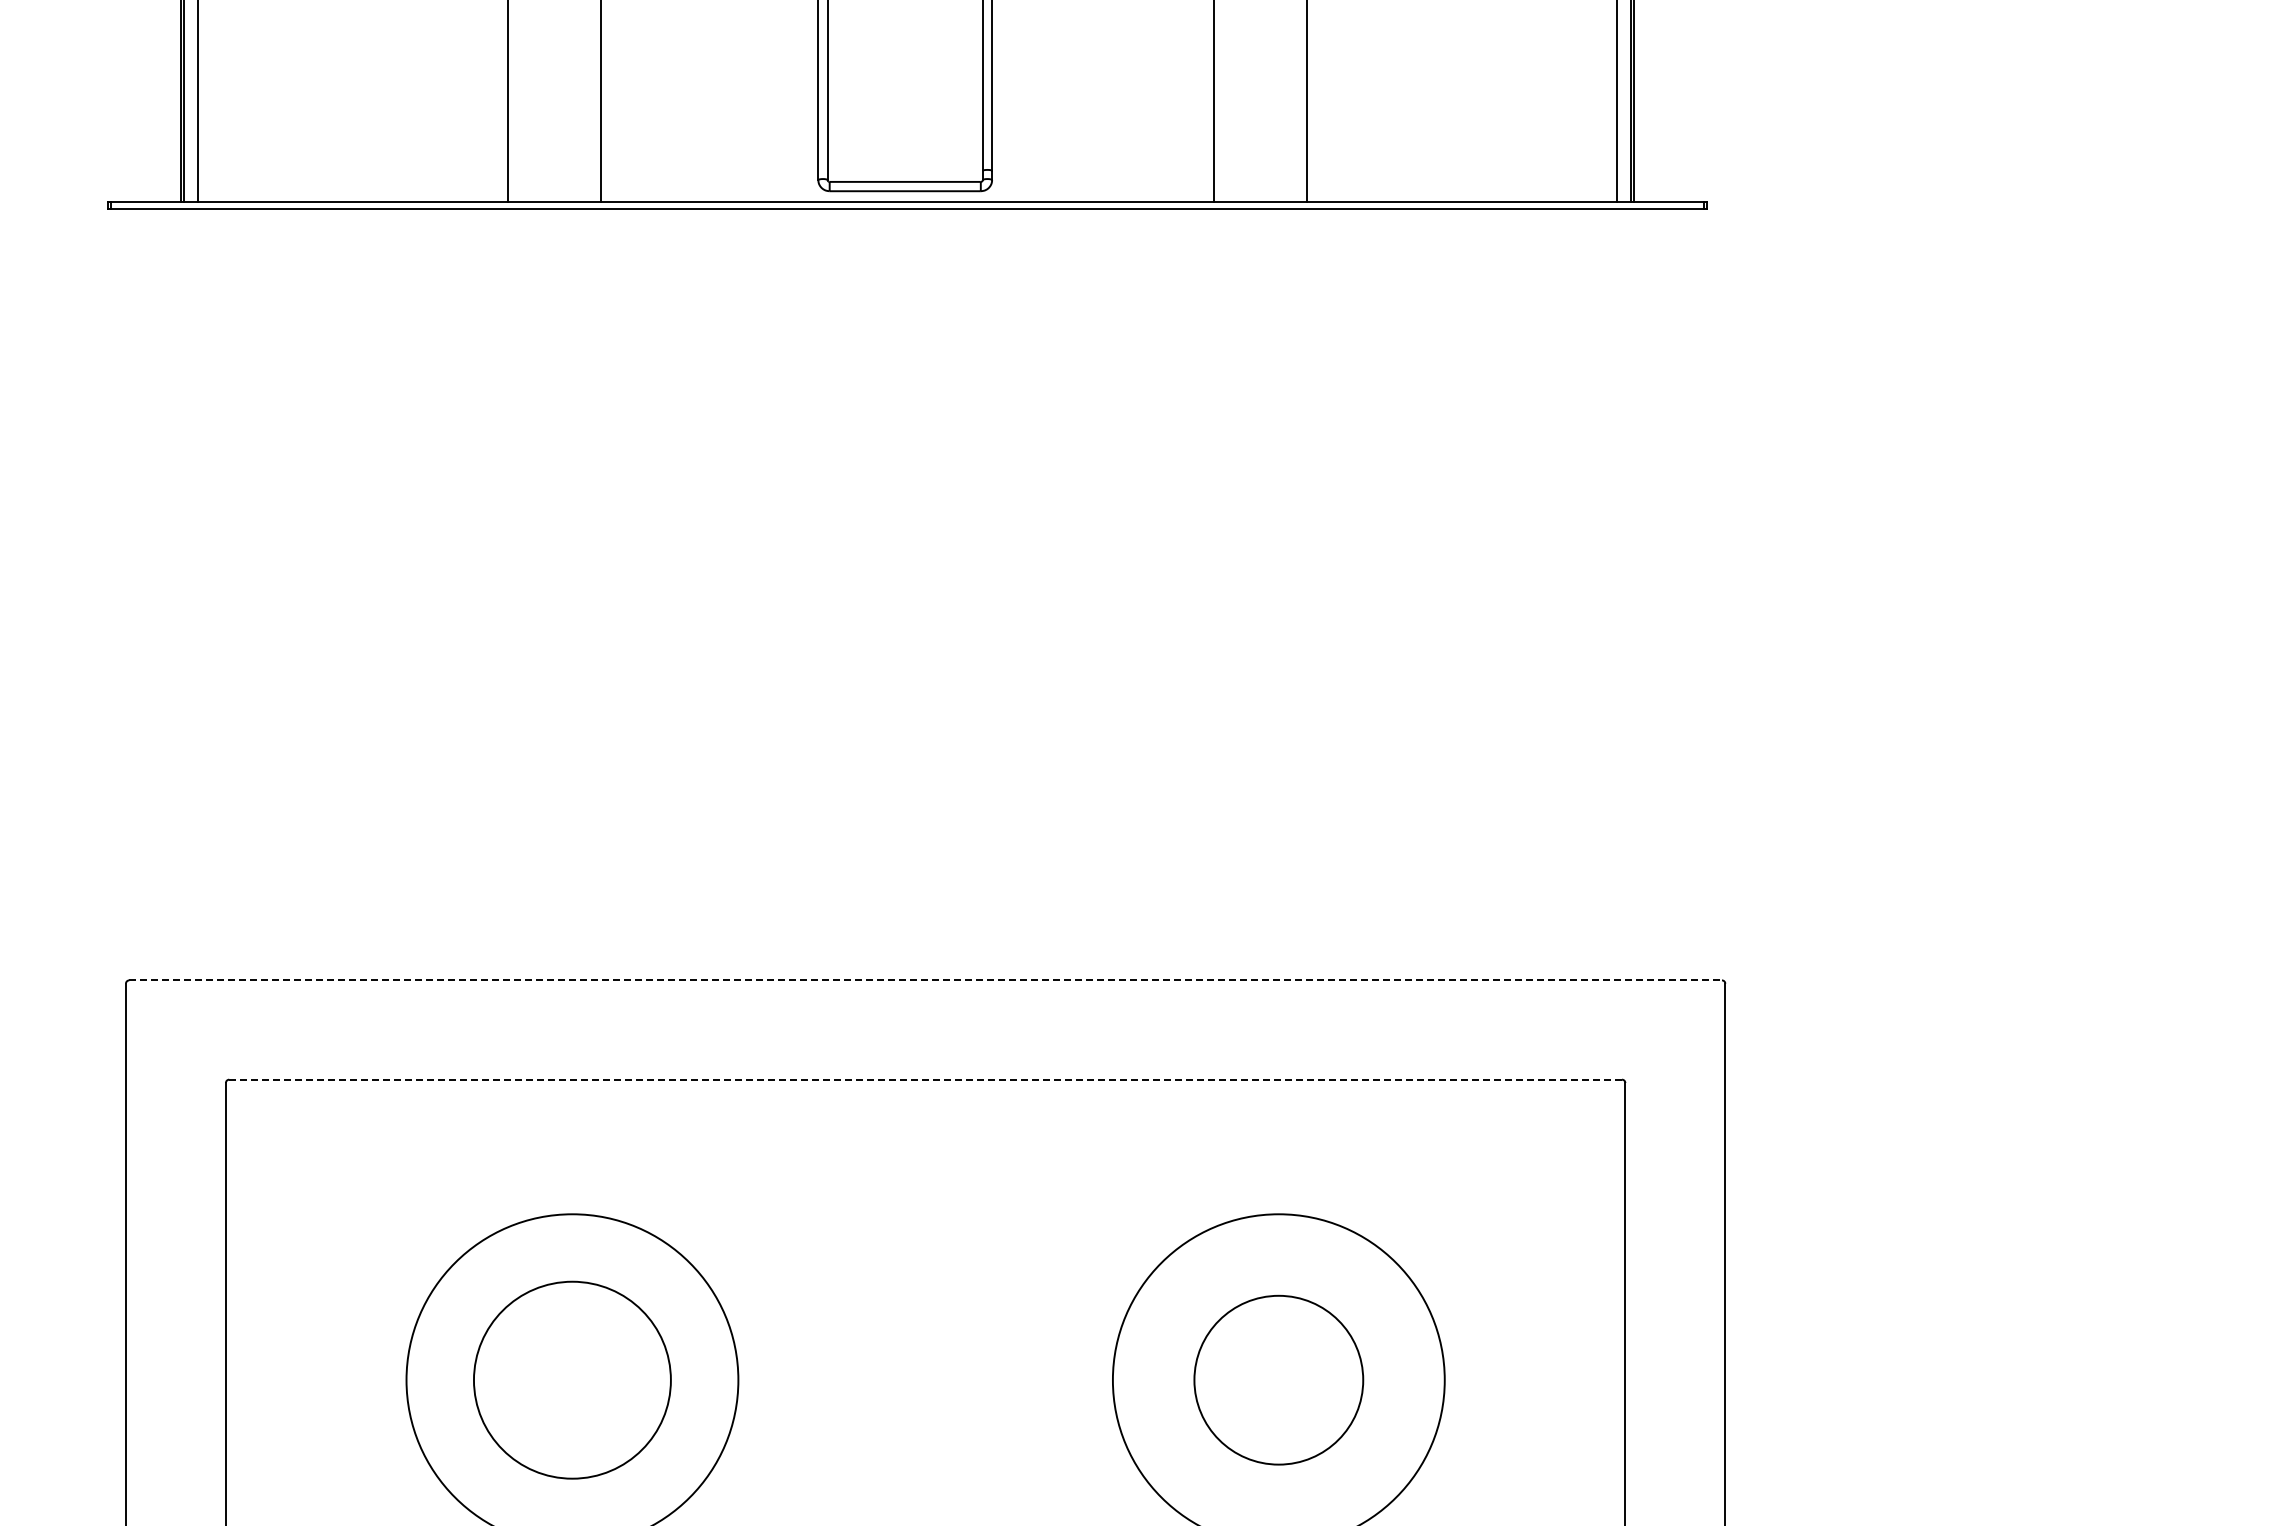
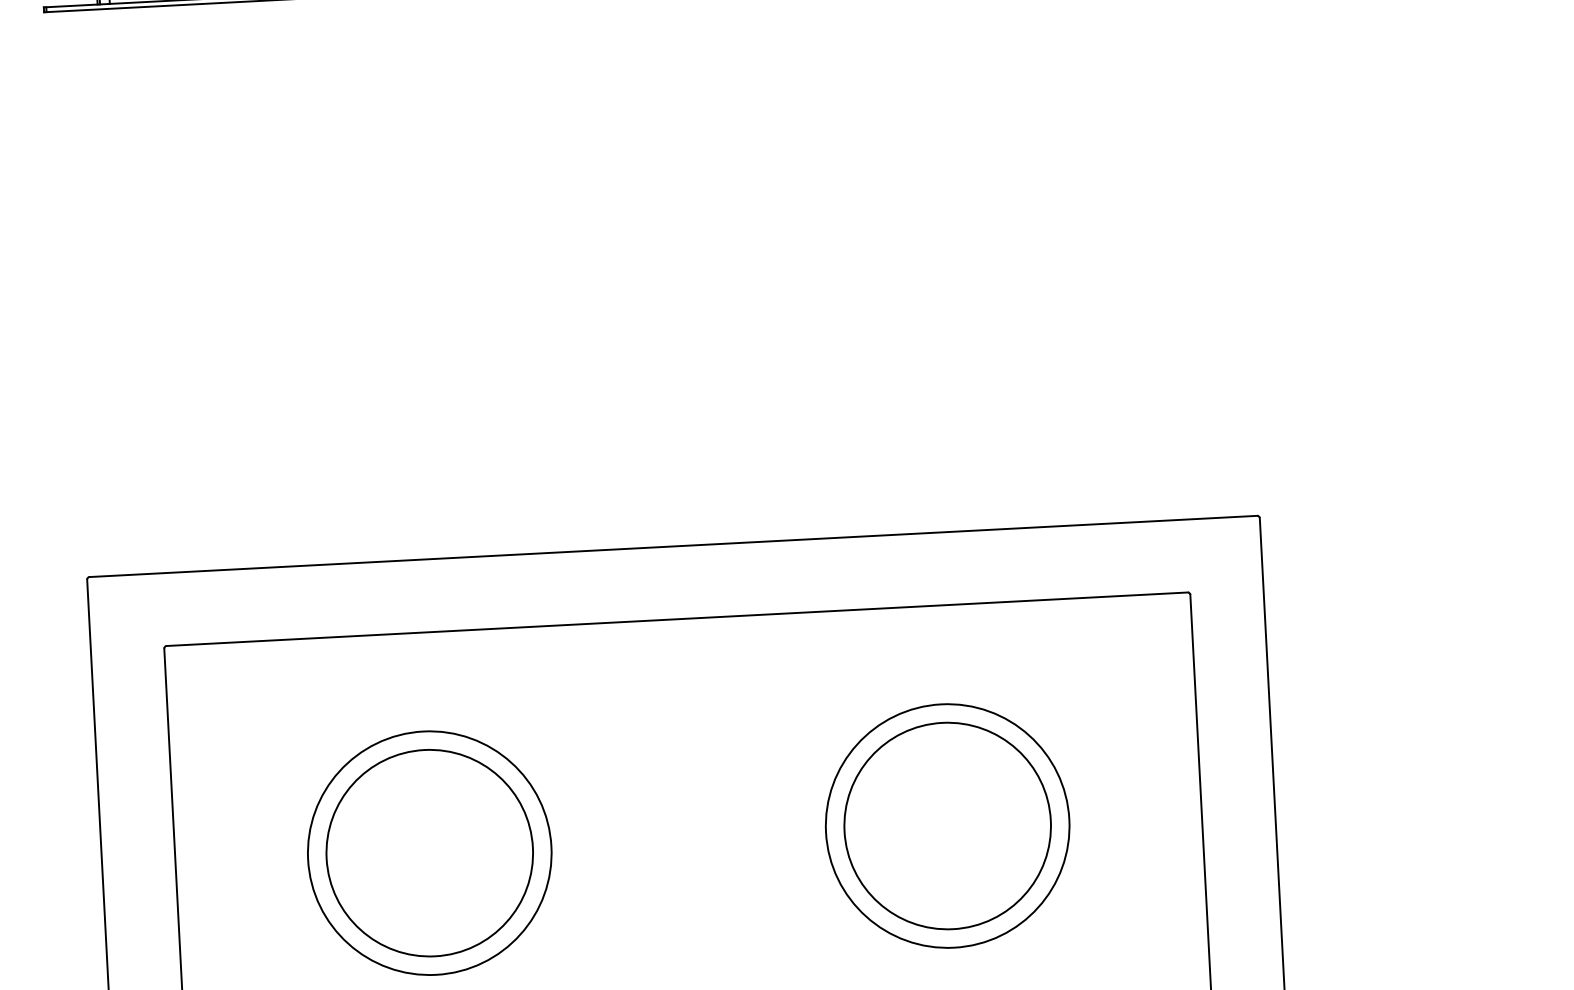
line: (926, 980) -> (674, 546), dashed -> solid
line: (925, 1079) -> (677, 619), dashed -> solid
circle: (572, 1379) -> (429, 852), size x1.43
circle: (1278, 1379) -> (947, 825), size x1.67

